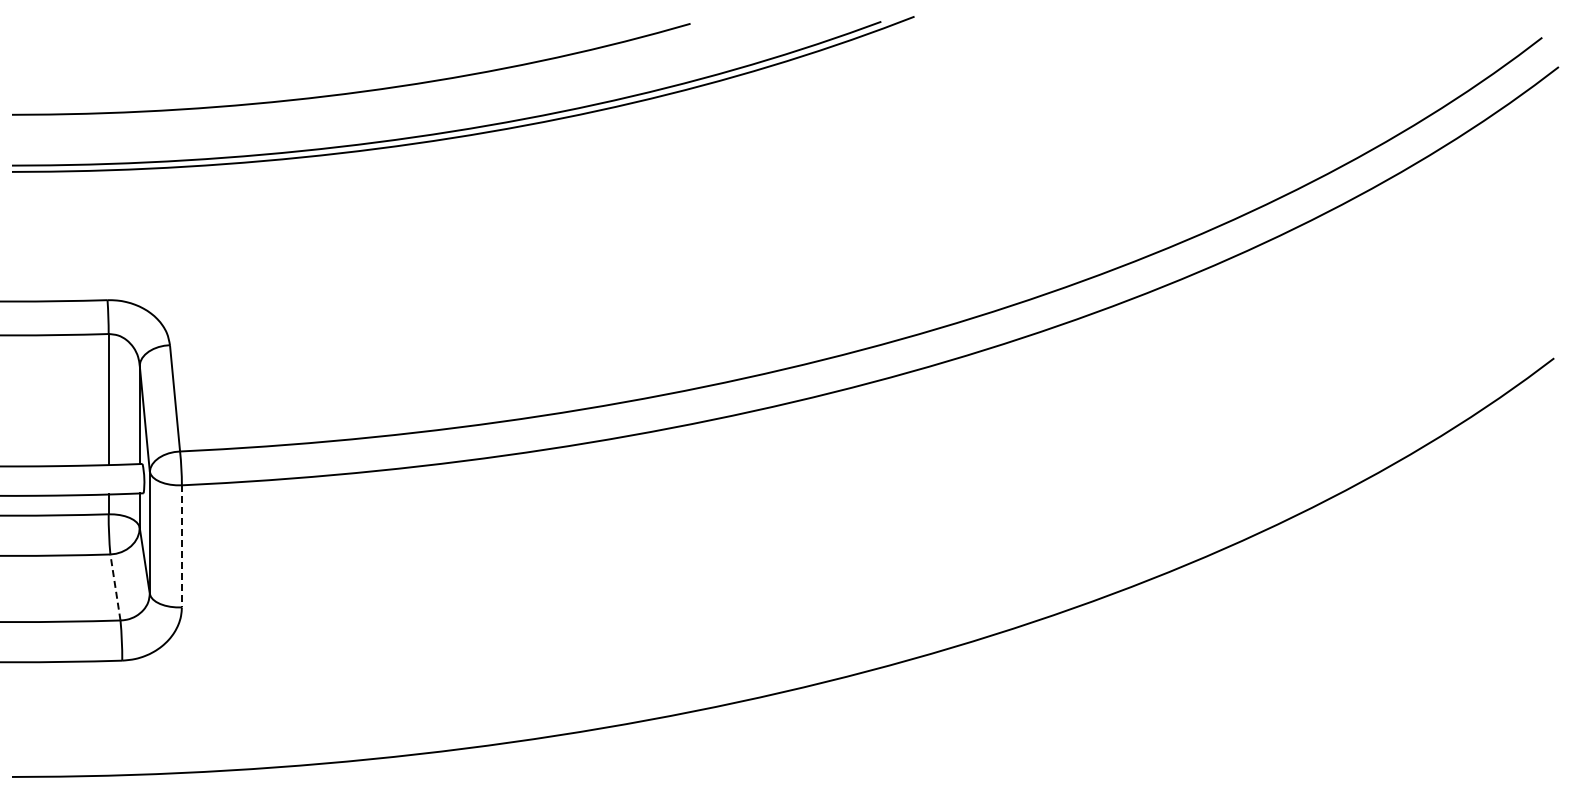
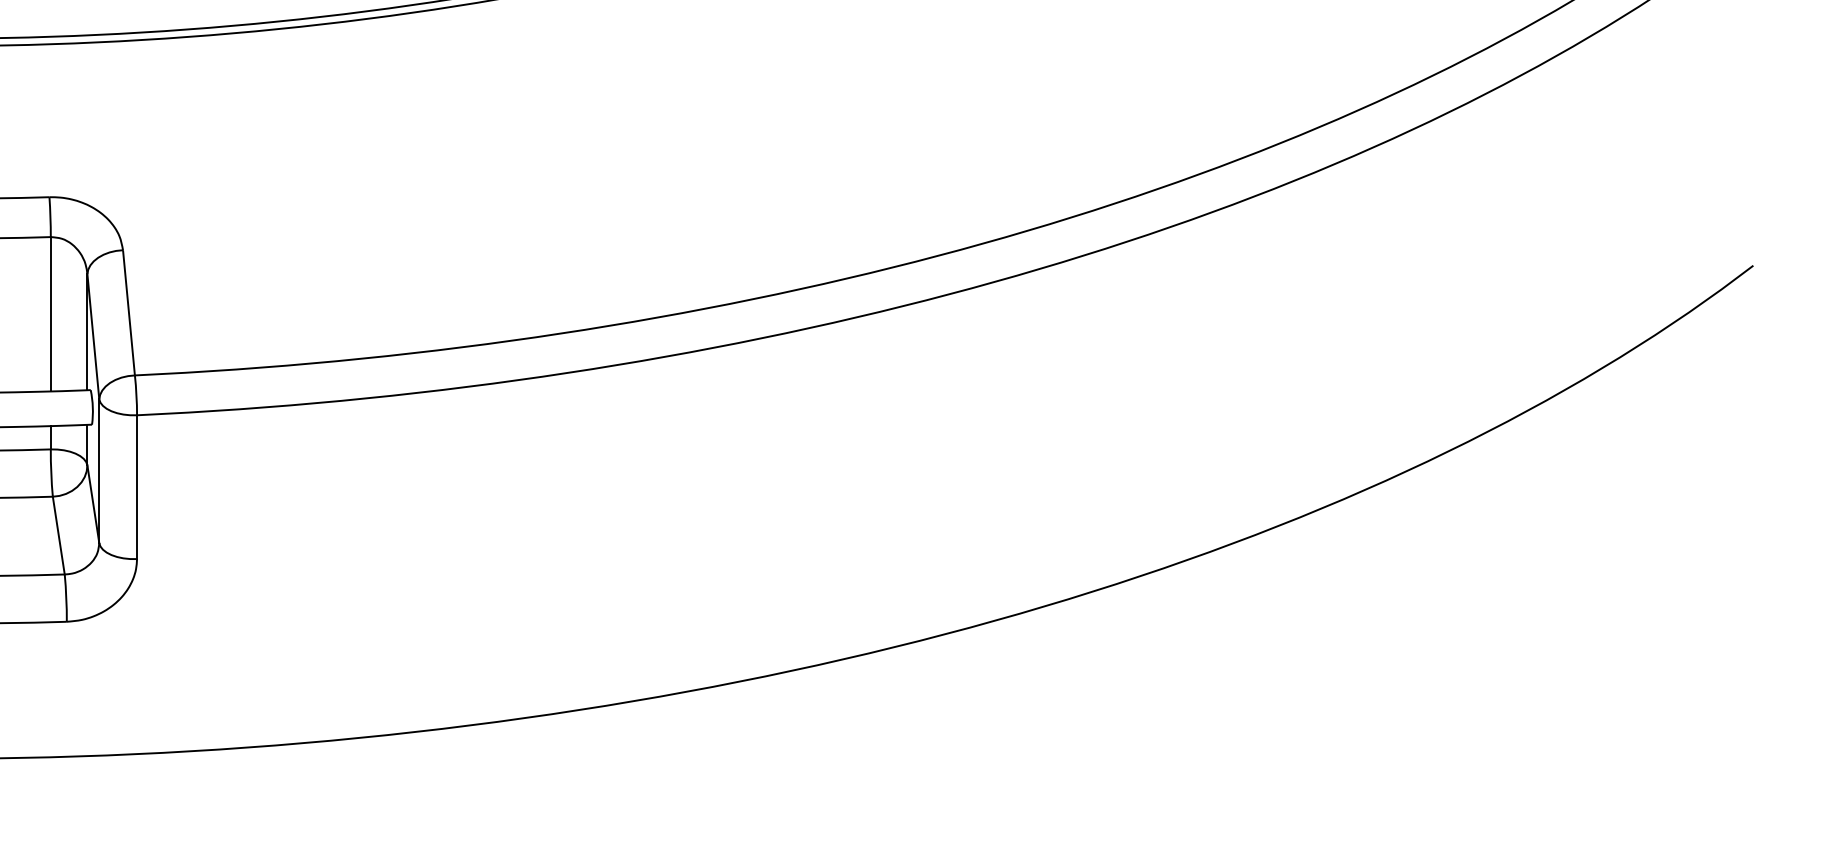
line: (181, 546) -> (136, 487), dashed -> solid
line: (115, 587) -> (58, 535), dashed -> solid

